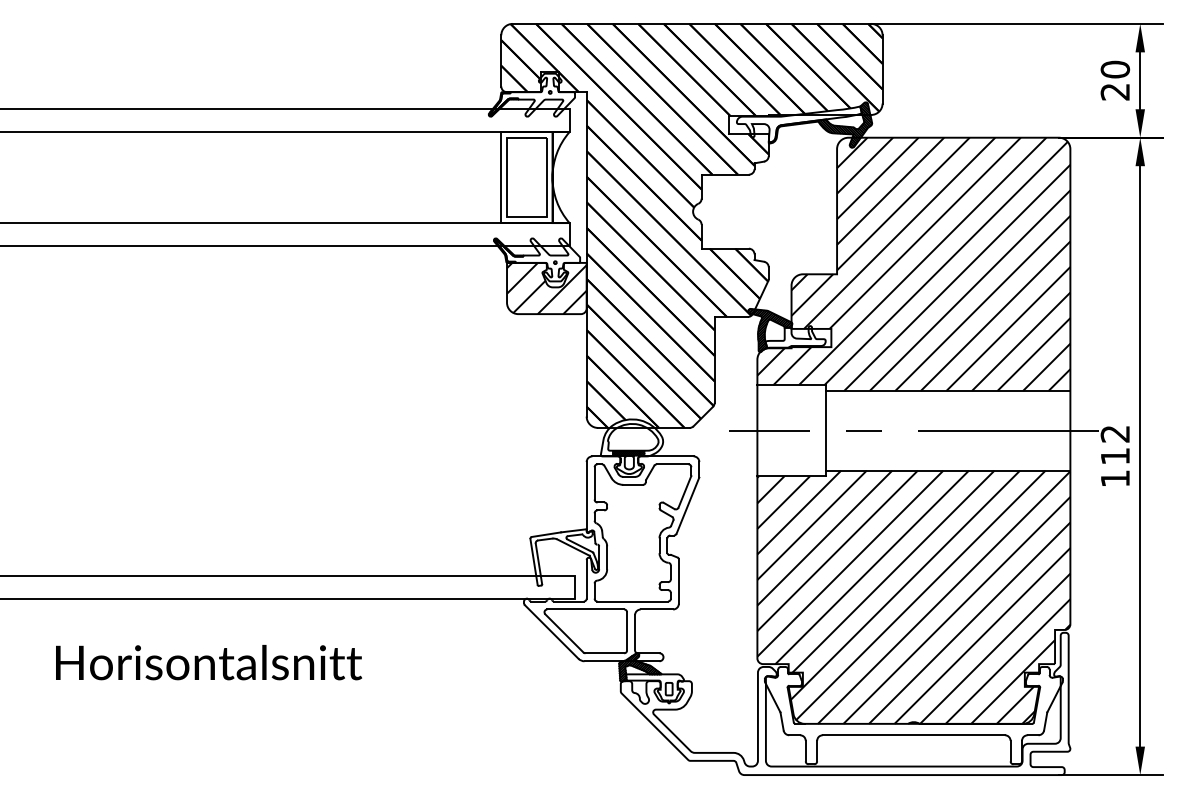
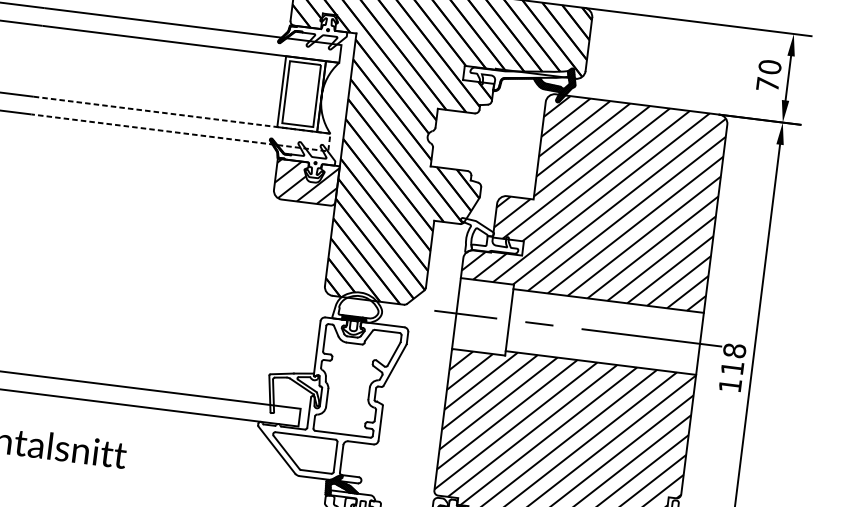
text: (1114, 91) -> (767, 84), 20 -> 70
line: (569, 234) -> (329, 142), solid -> dashed
hatch: (770, 329) -> (476, 235), removed
text: (1115, 433) -> (734, 350), 112 -> 118

